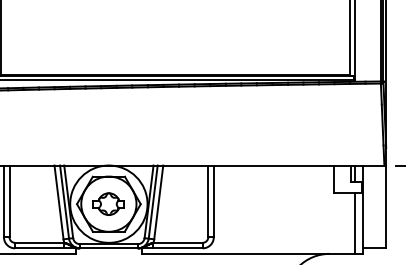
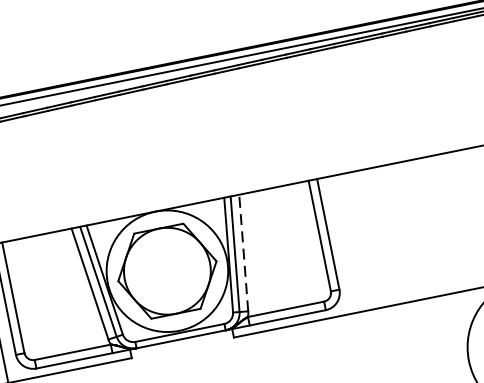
line: (158, 201) -> (243, 251), solid -> dashed
part: (108, 203) -> (166, 270), removed

